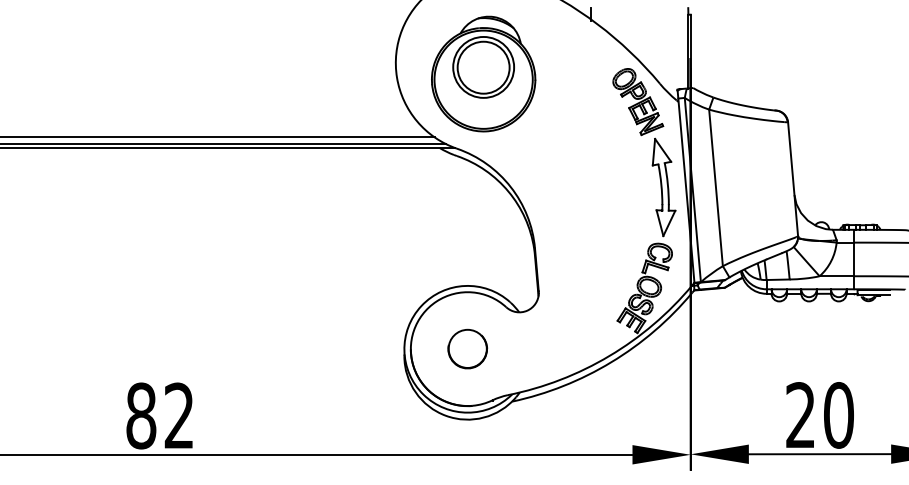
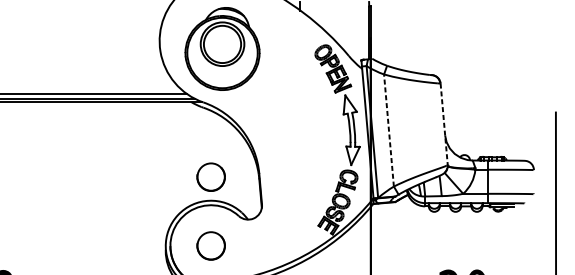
line: (793, 179) -> (444, 124), solid -> dashed
line: (716, 187) -> (389, 130), solid -> dashed
part: (467, 252) -> (210, 176), added

